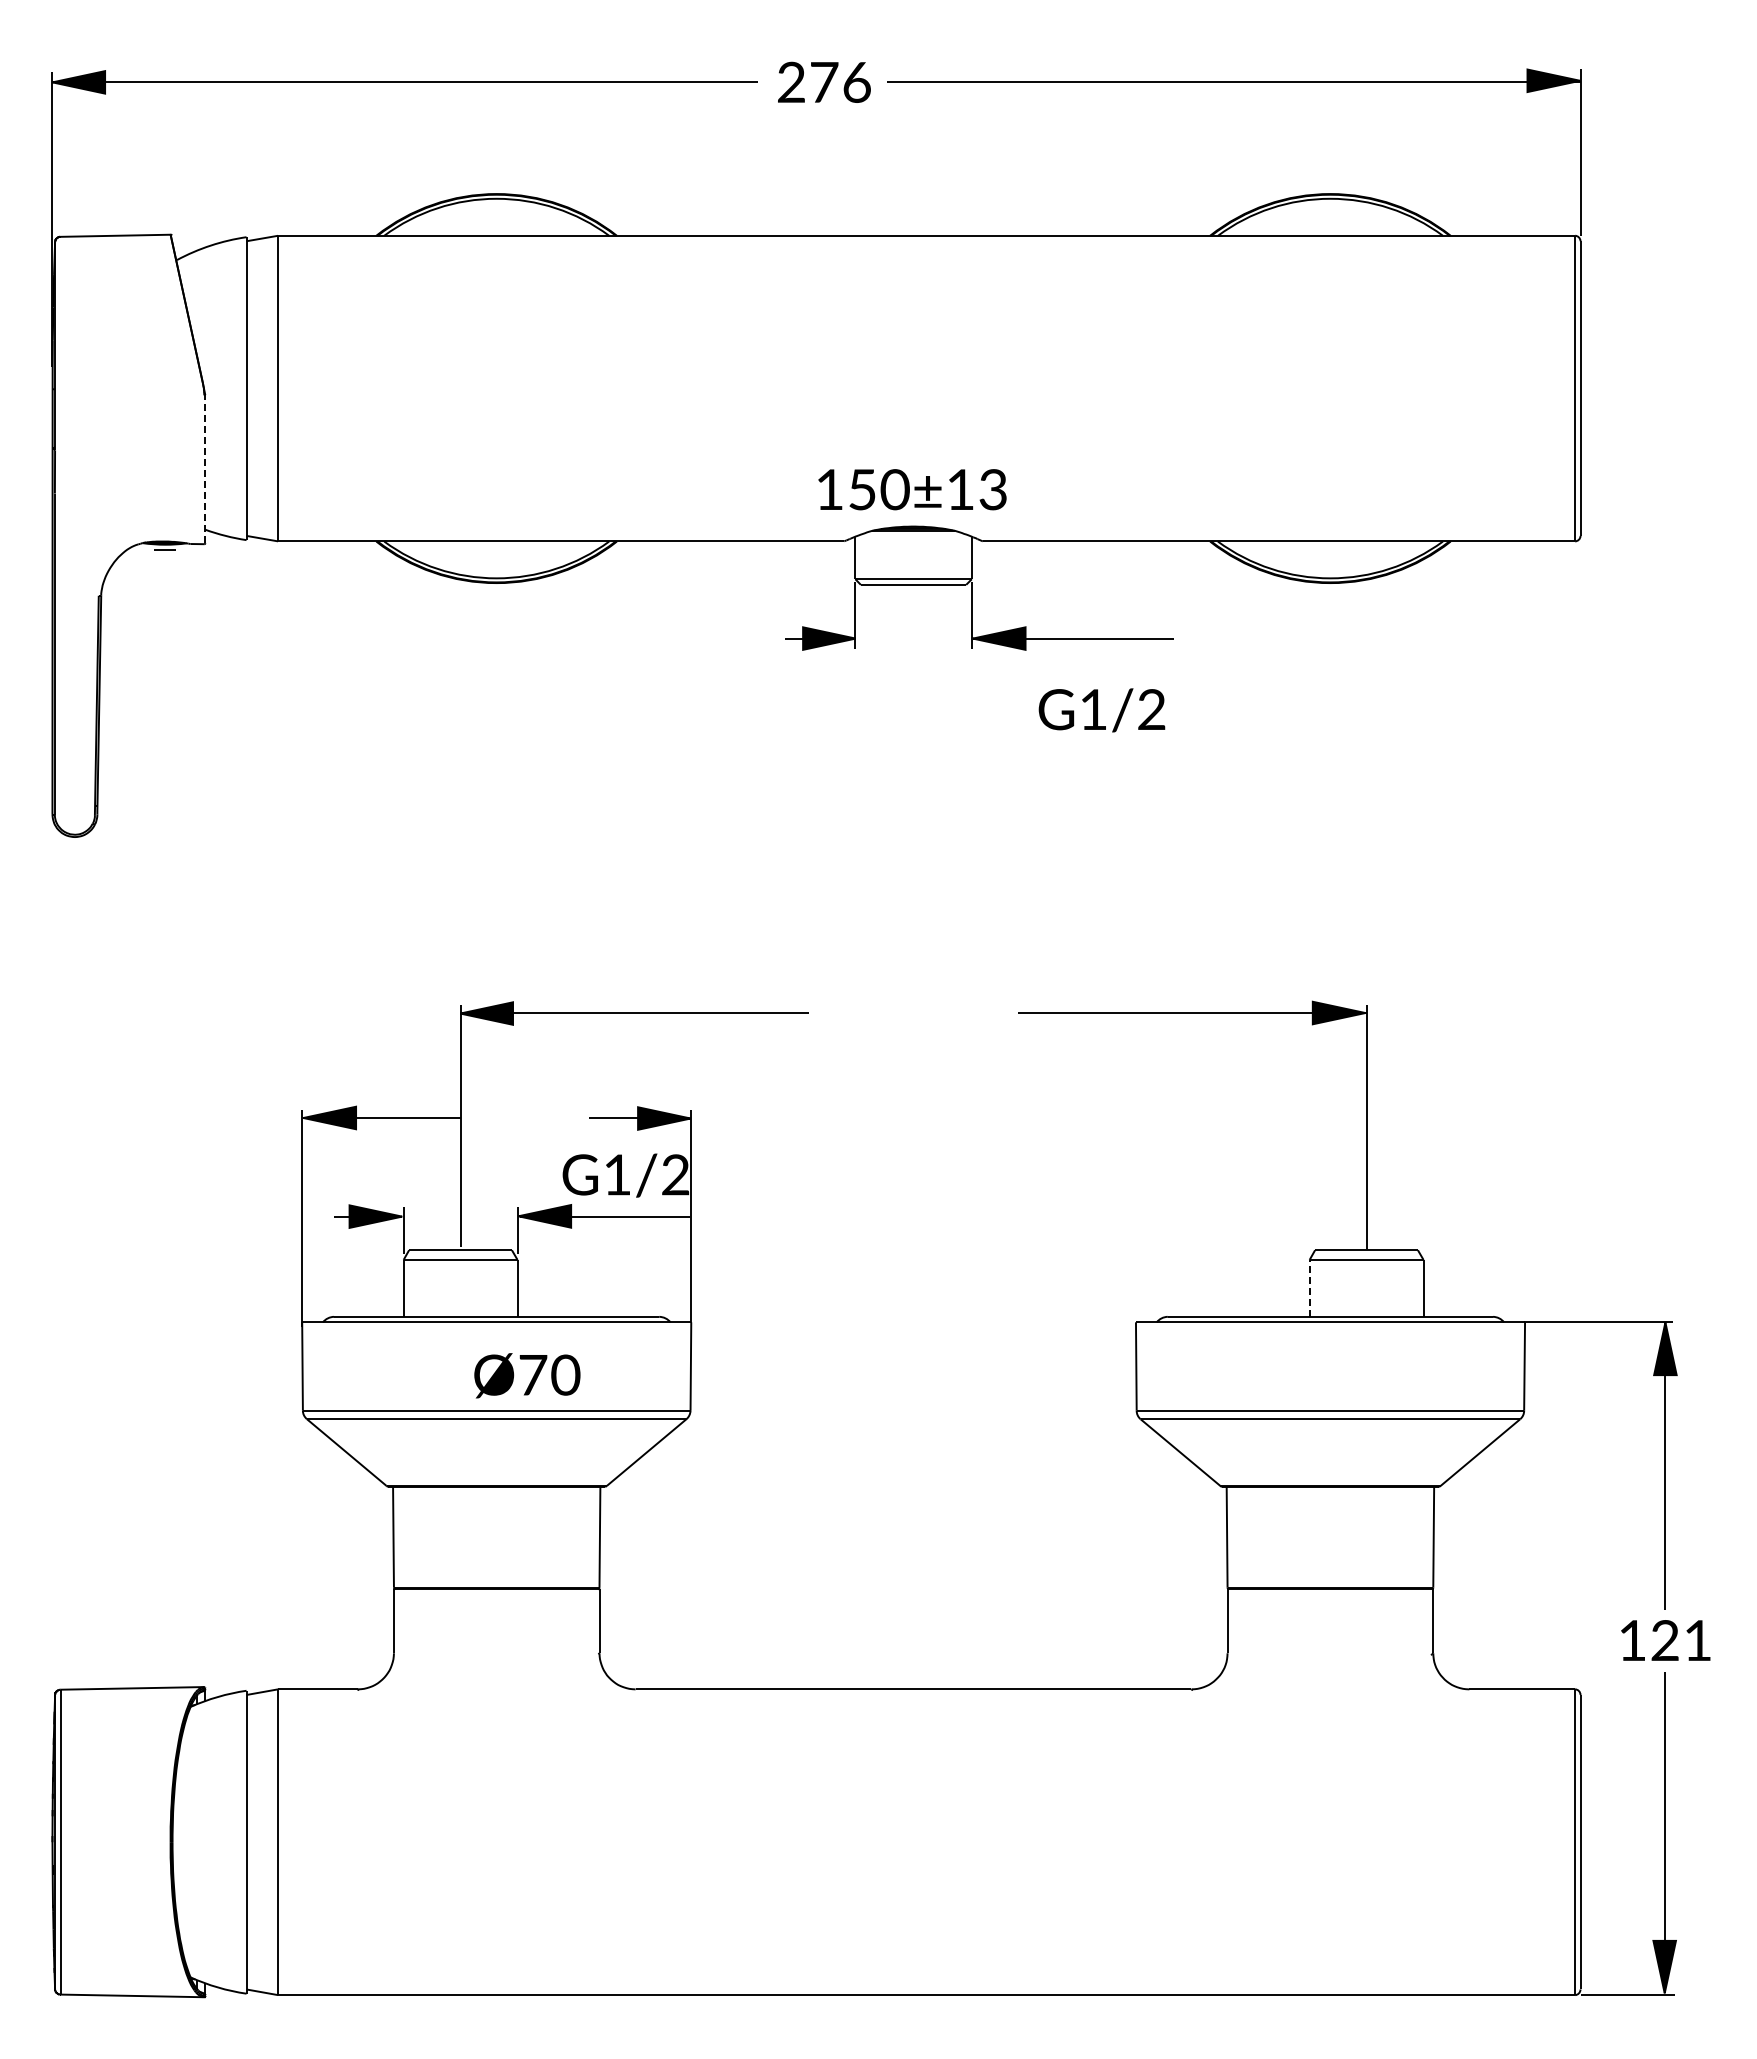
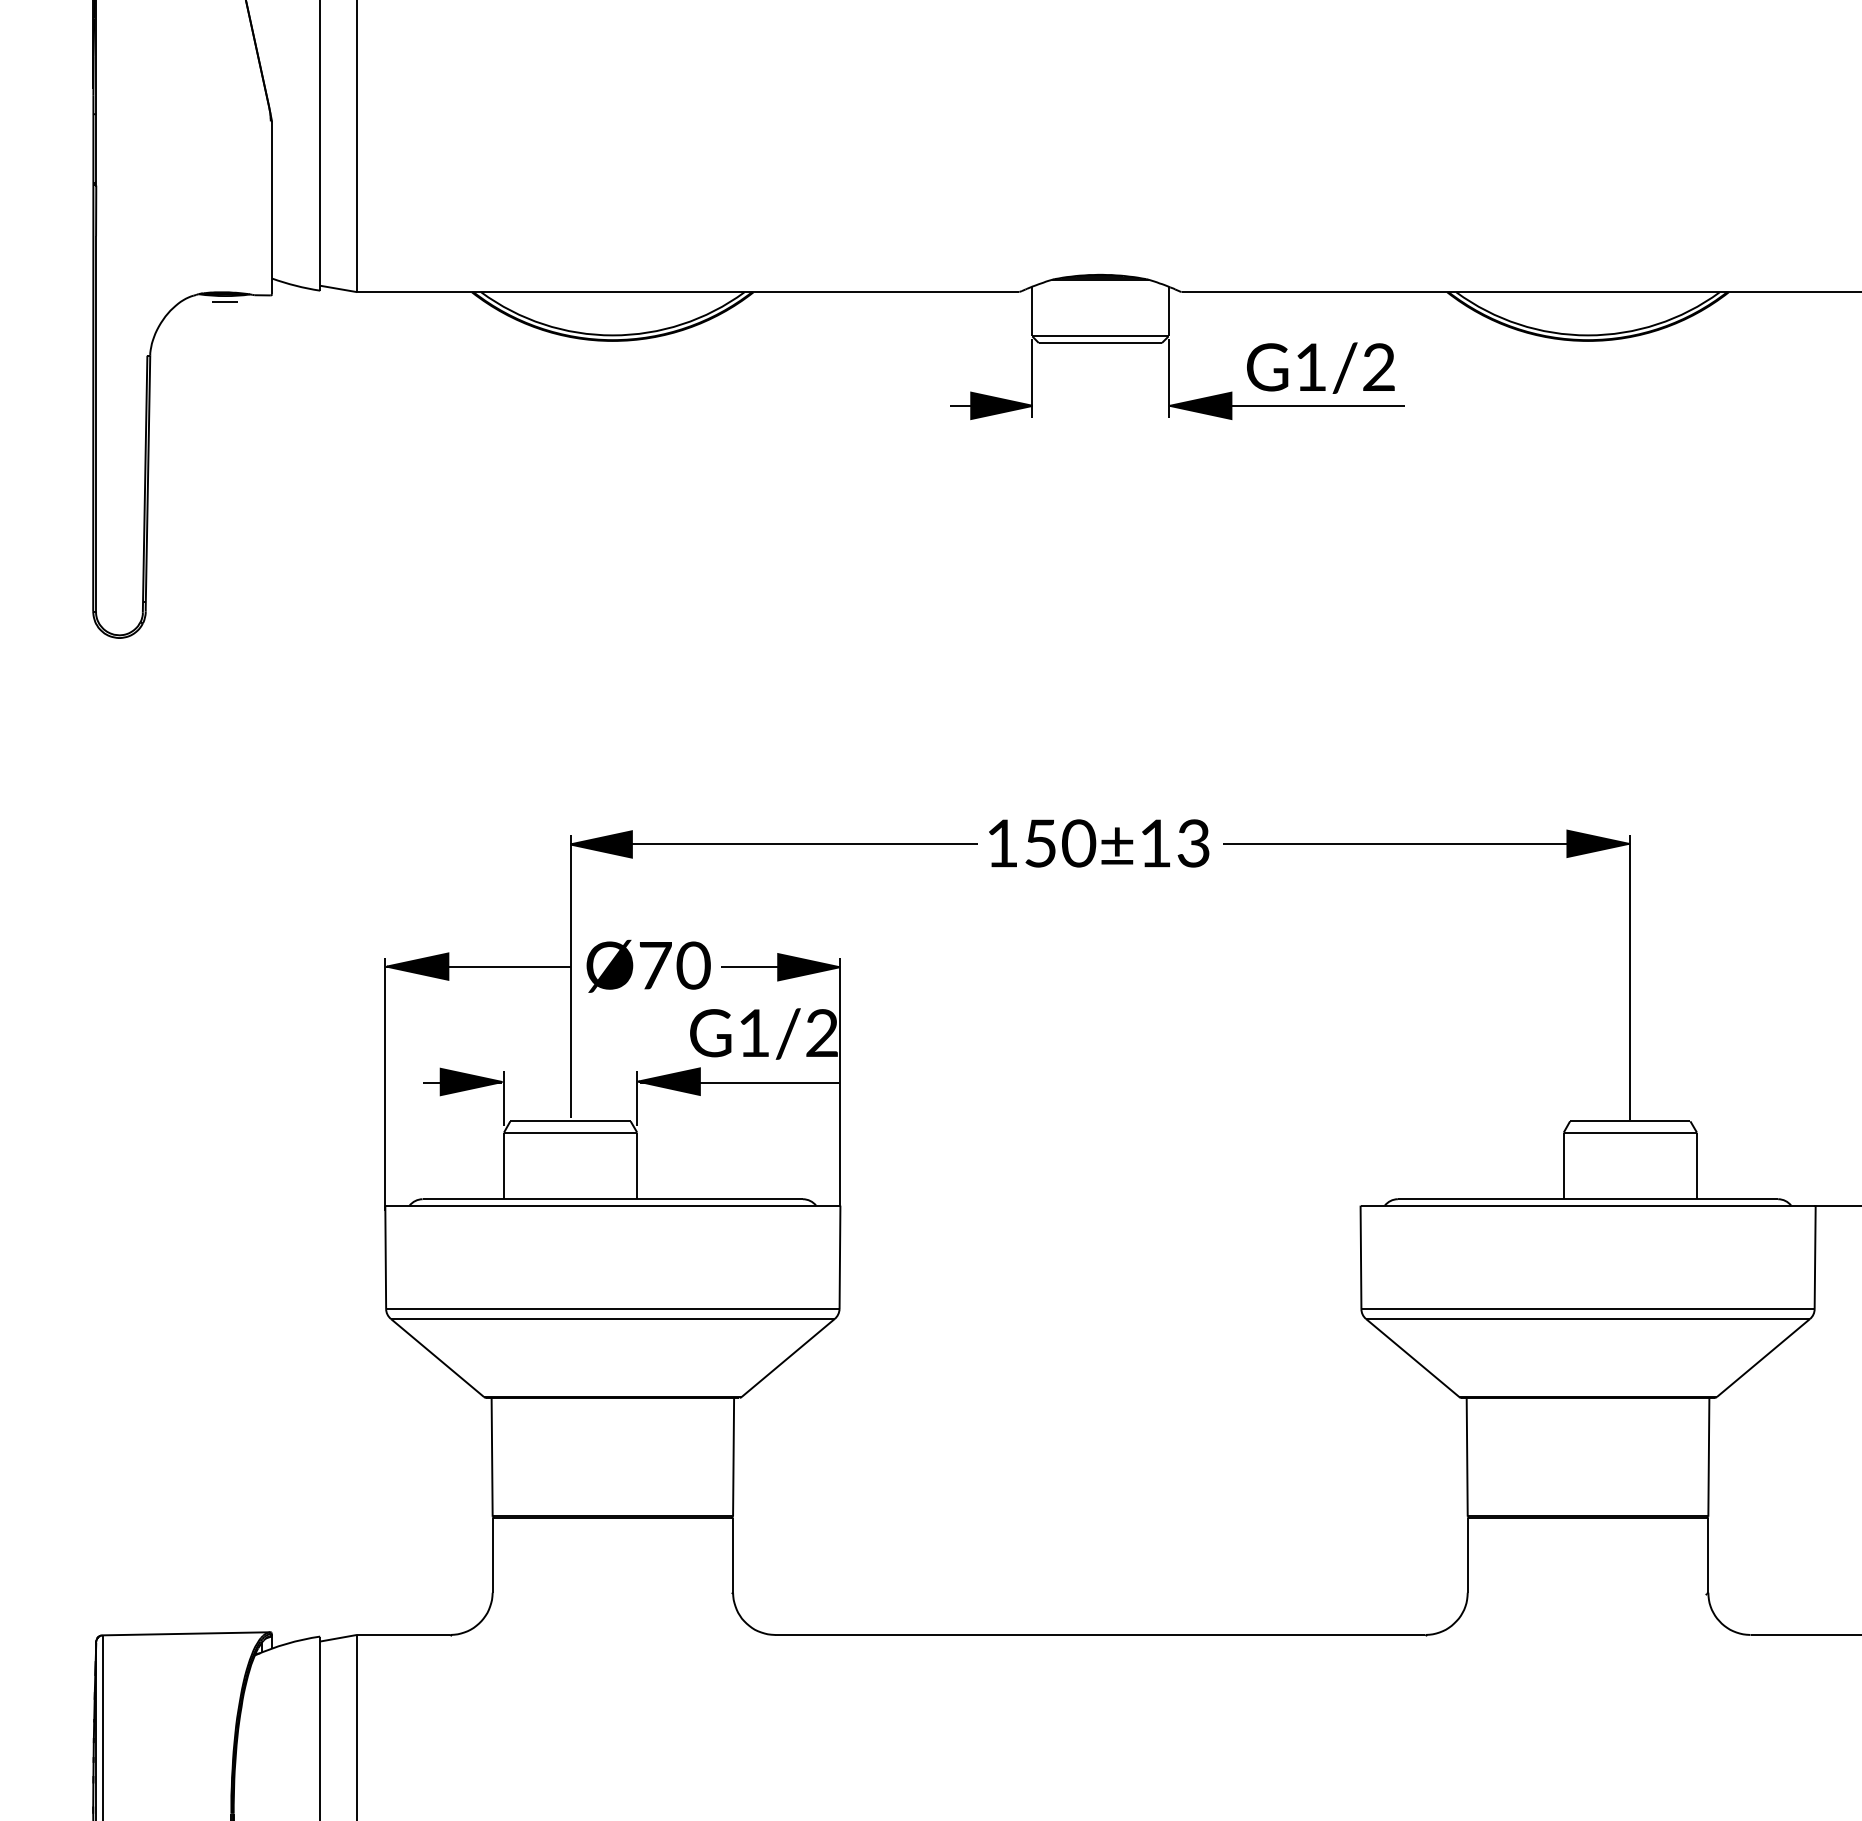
line: (205, 469) -> (272, 208), dashed -> solid
text: (912, 489) -> (1099, 843), moved
text: (1101, 710) -> (1320, 368), moved
line: (1309, 1287) -> (1563, 1164), dashed -> solid
text: (527, 1375) -> (648, 966), moved

